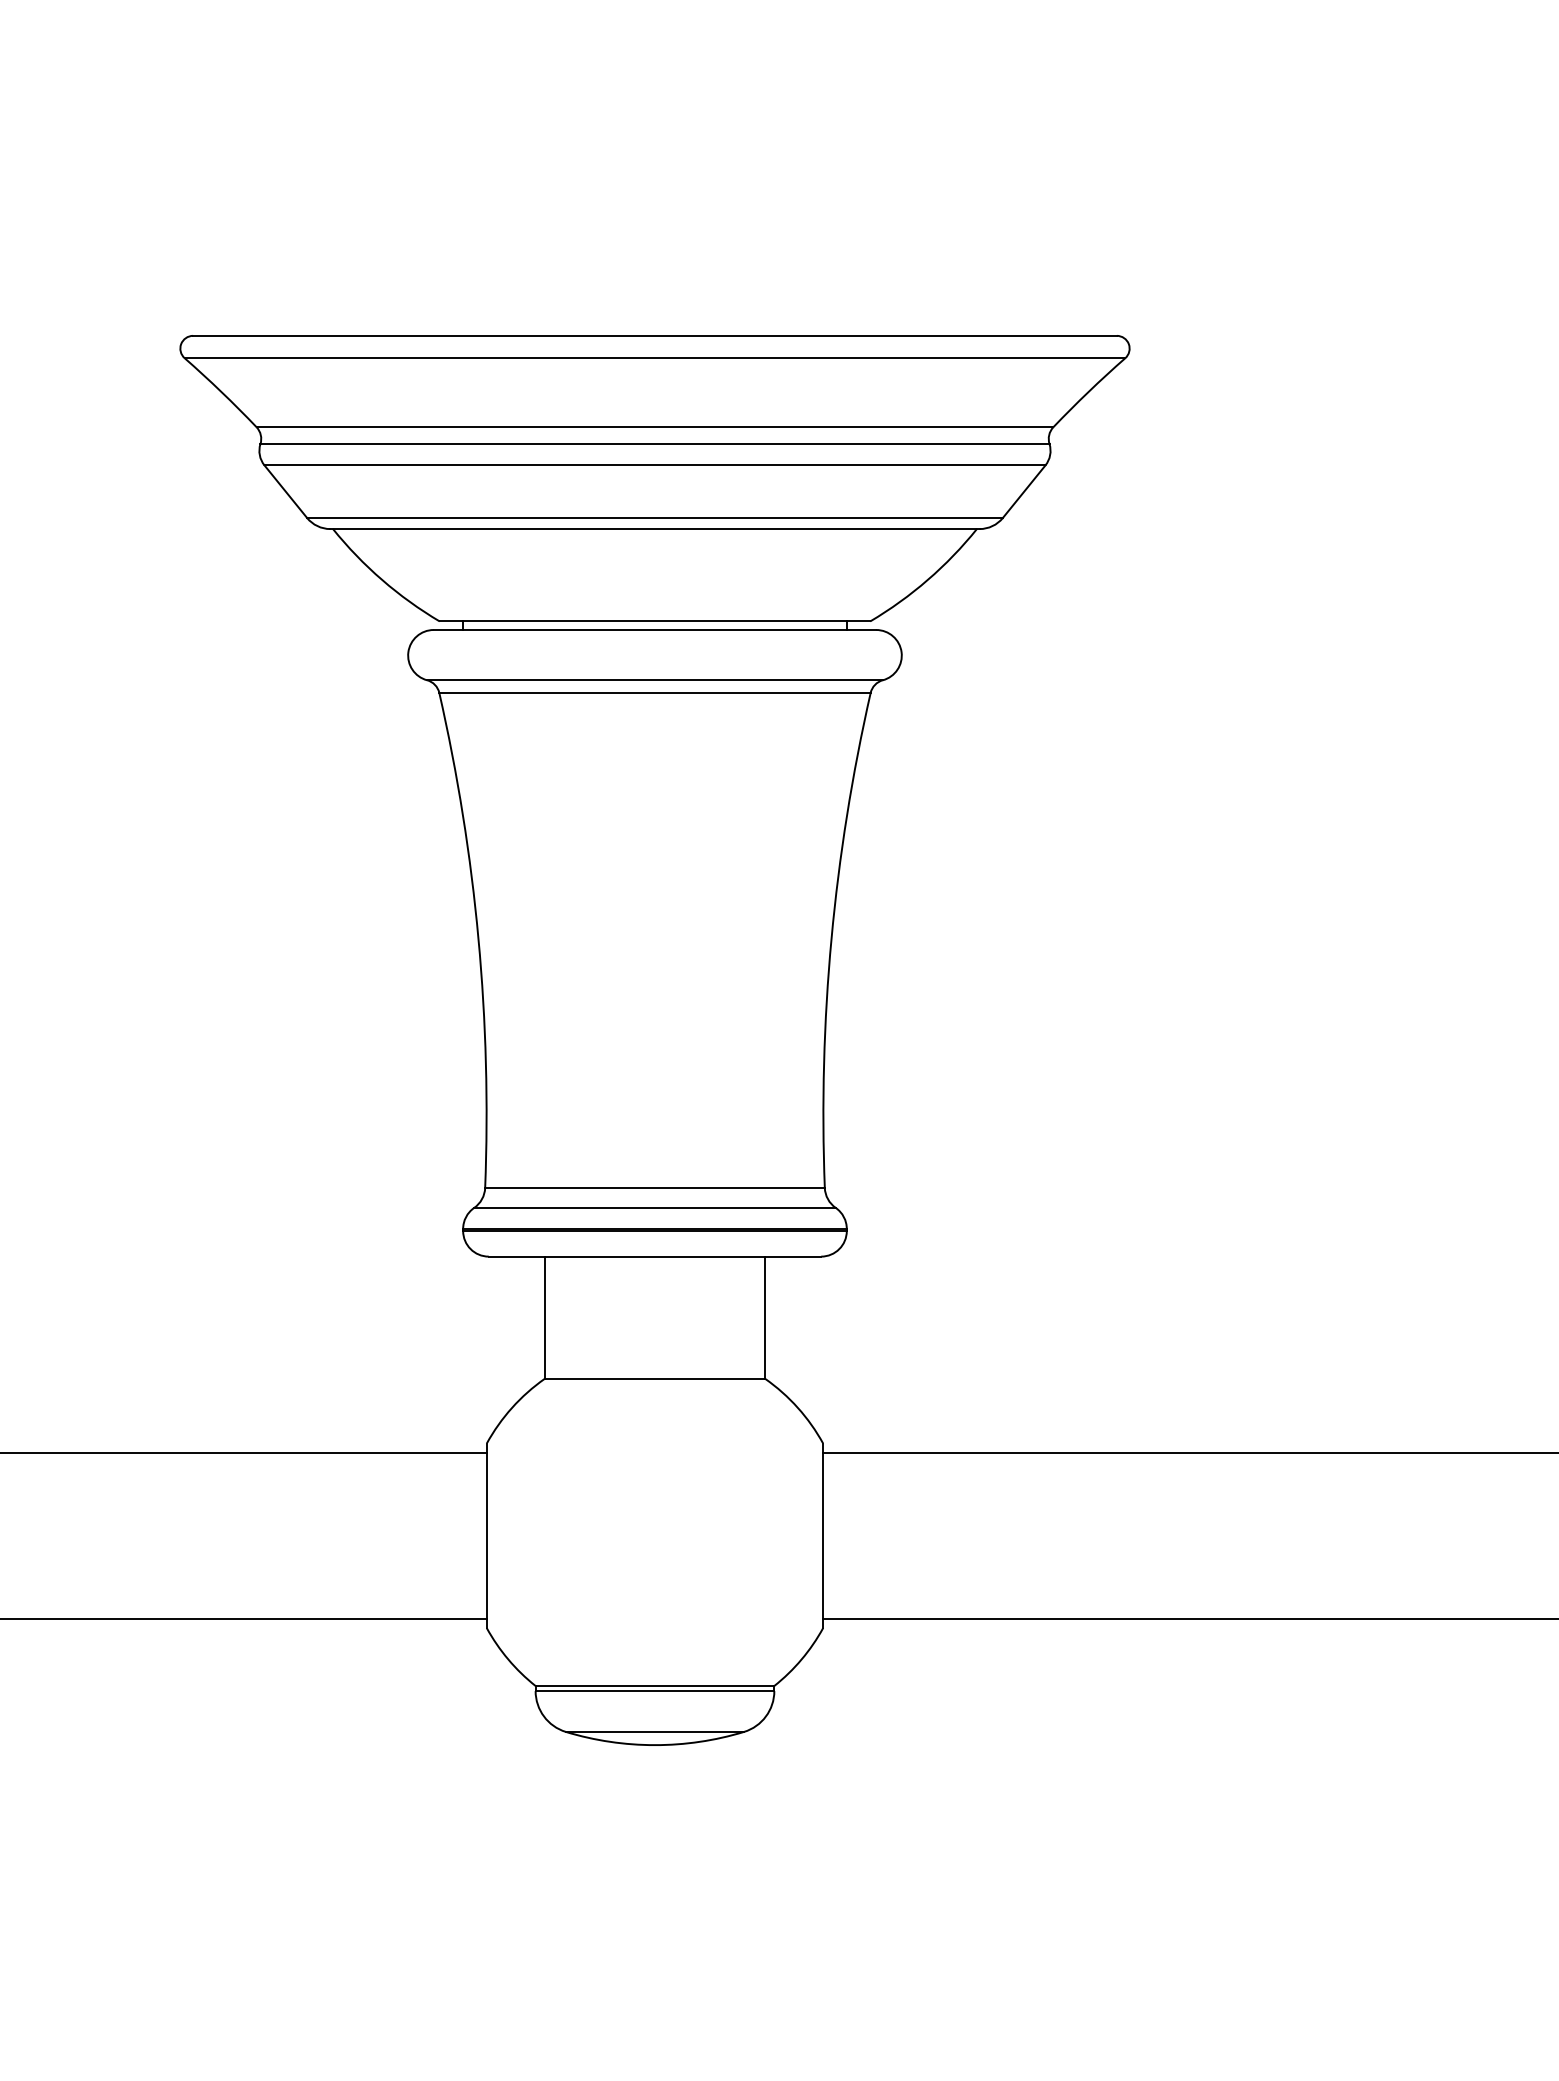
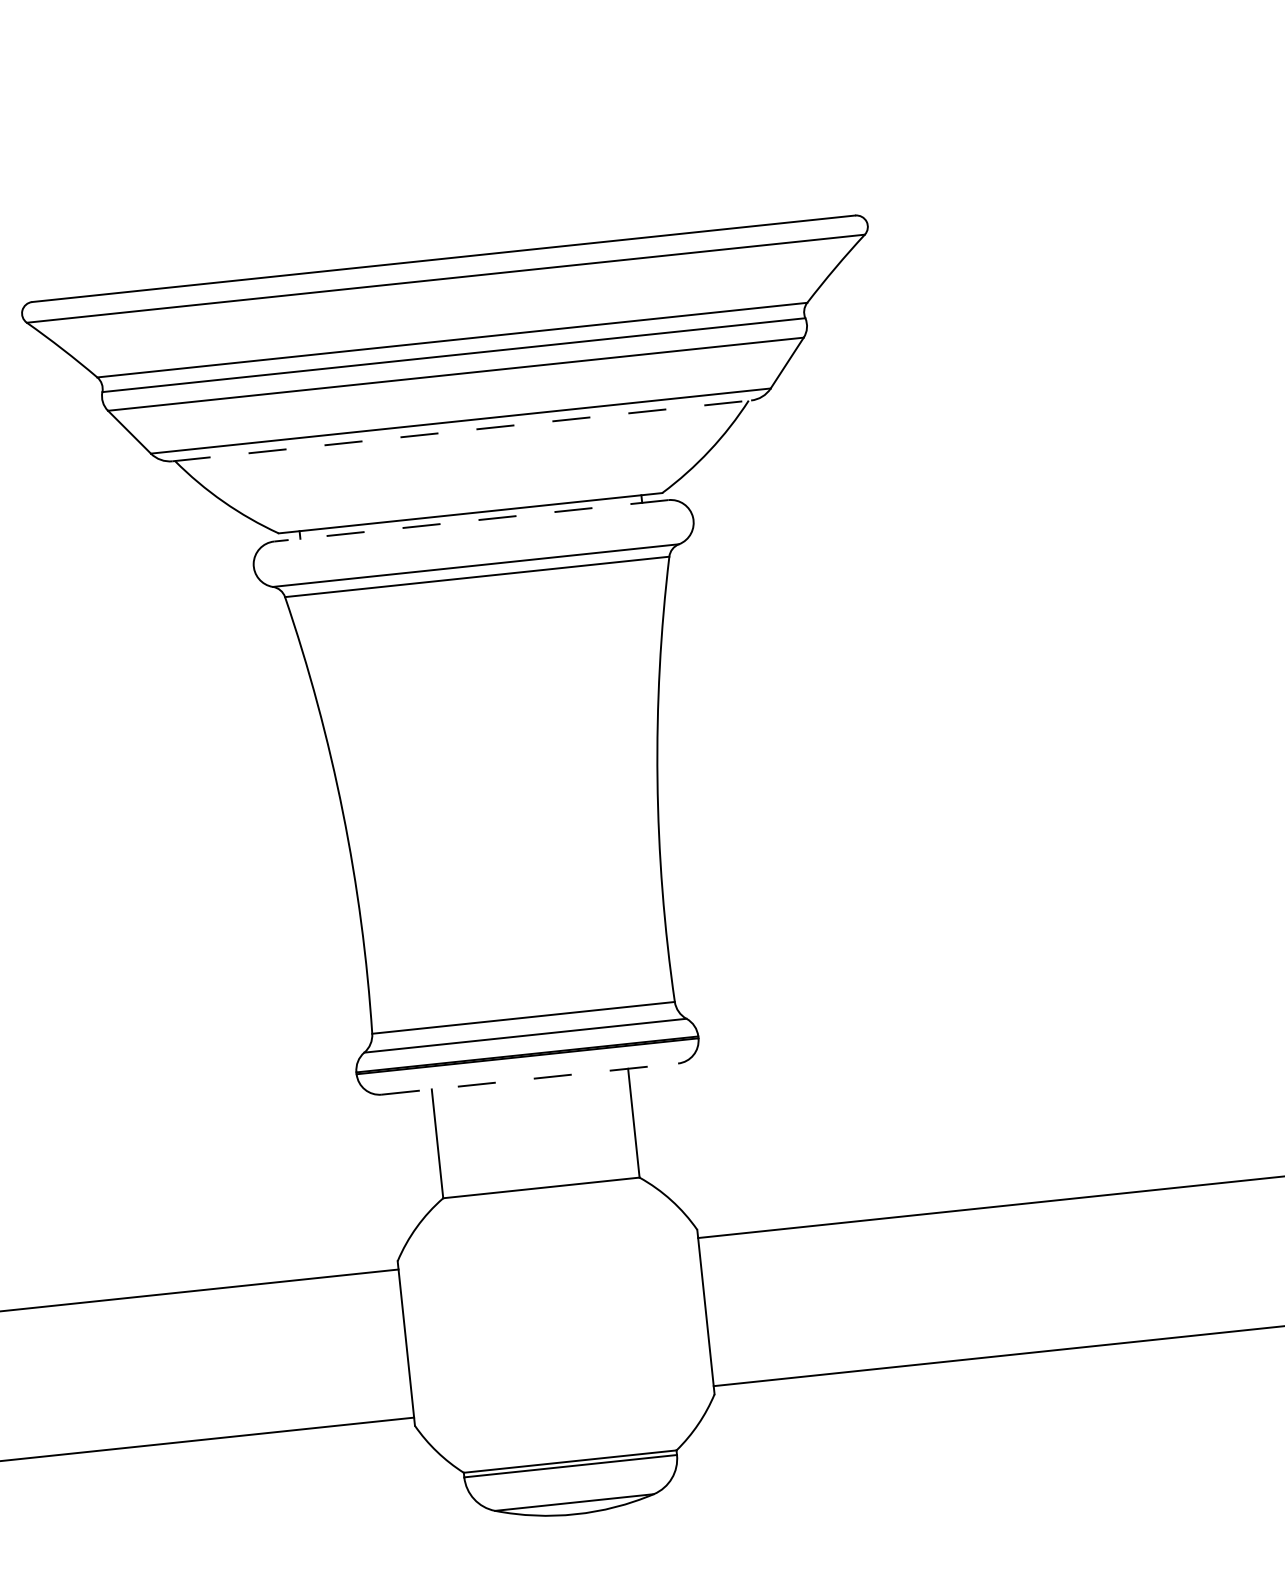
line: (655, 529) -> (462, 431), solid -> dashed
line: (654, 629) -> (470, 520), solid -> dashed
line: (655, 1256) -> (530, 1078), solid -> dashed

